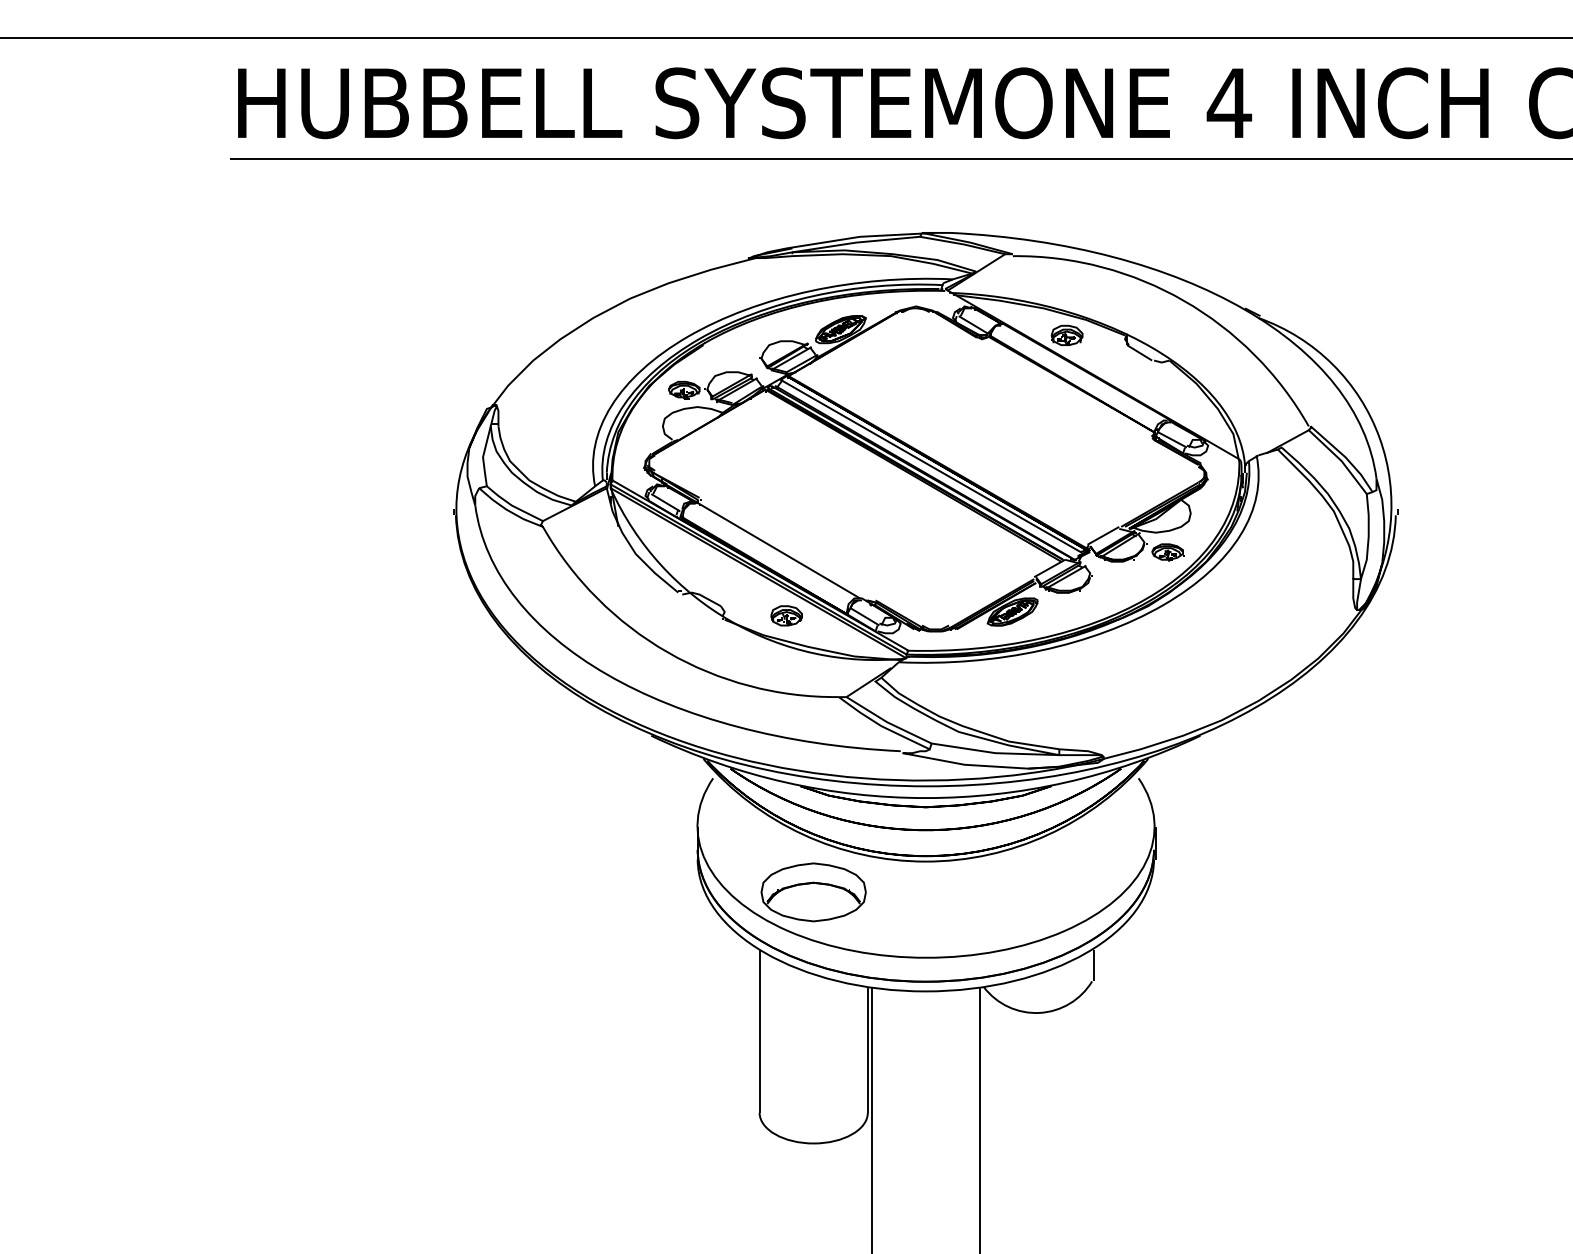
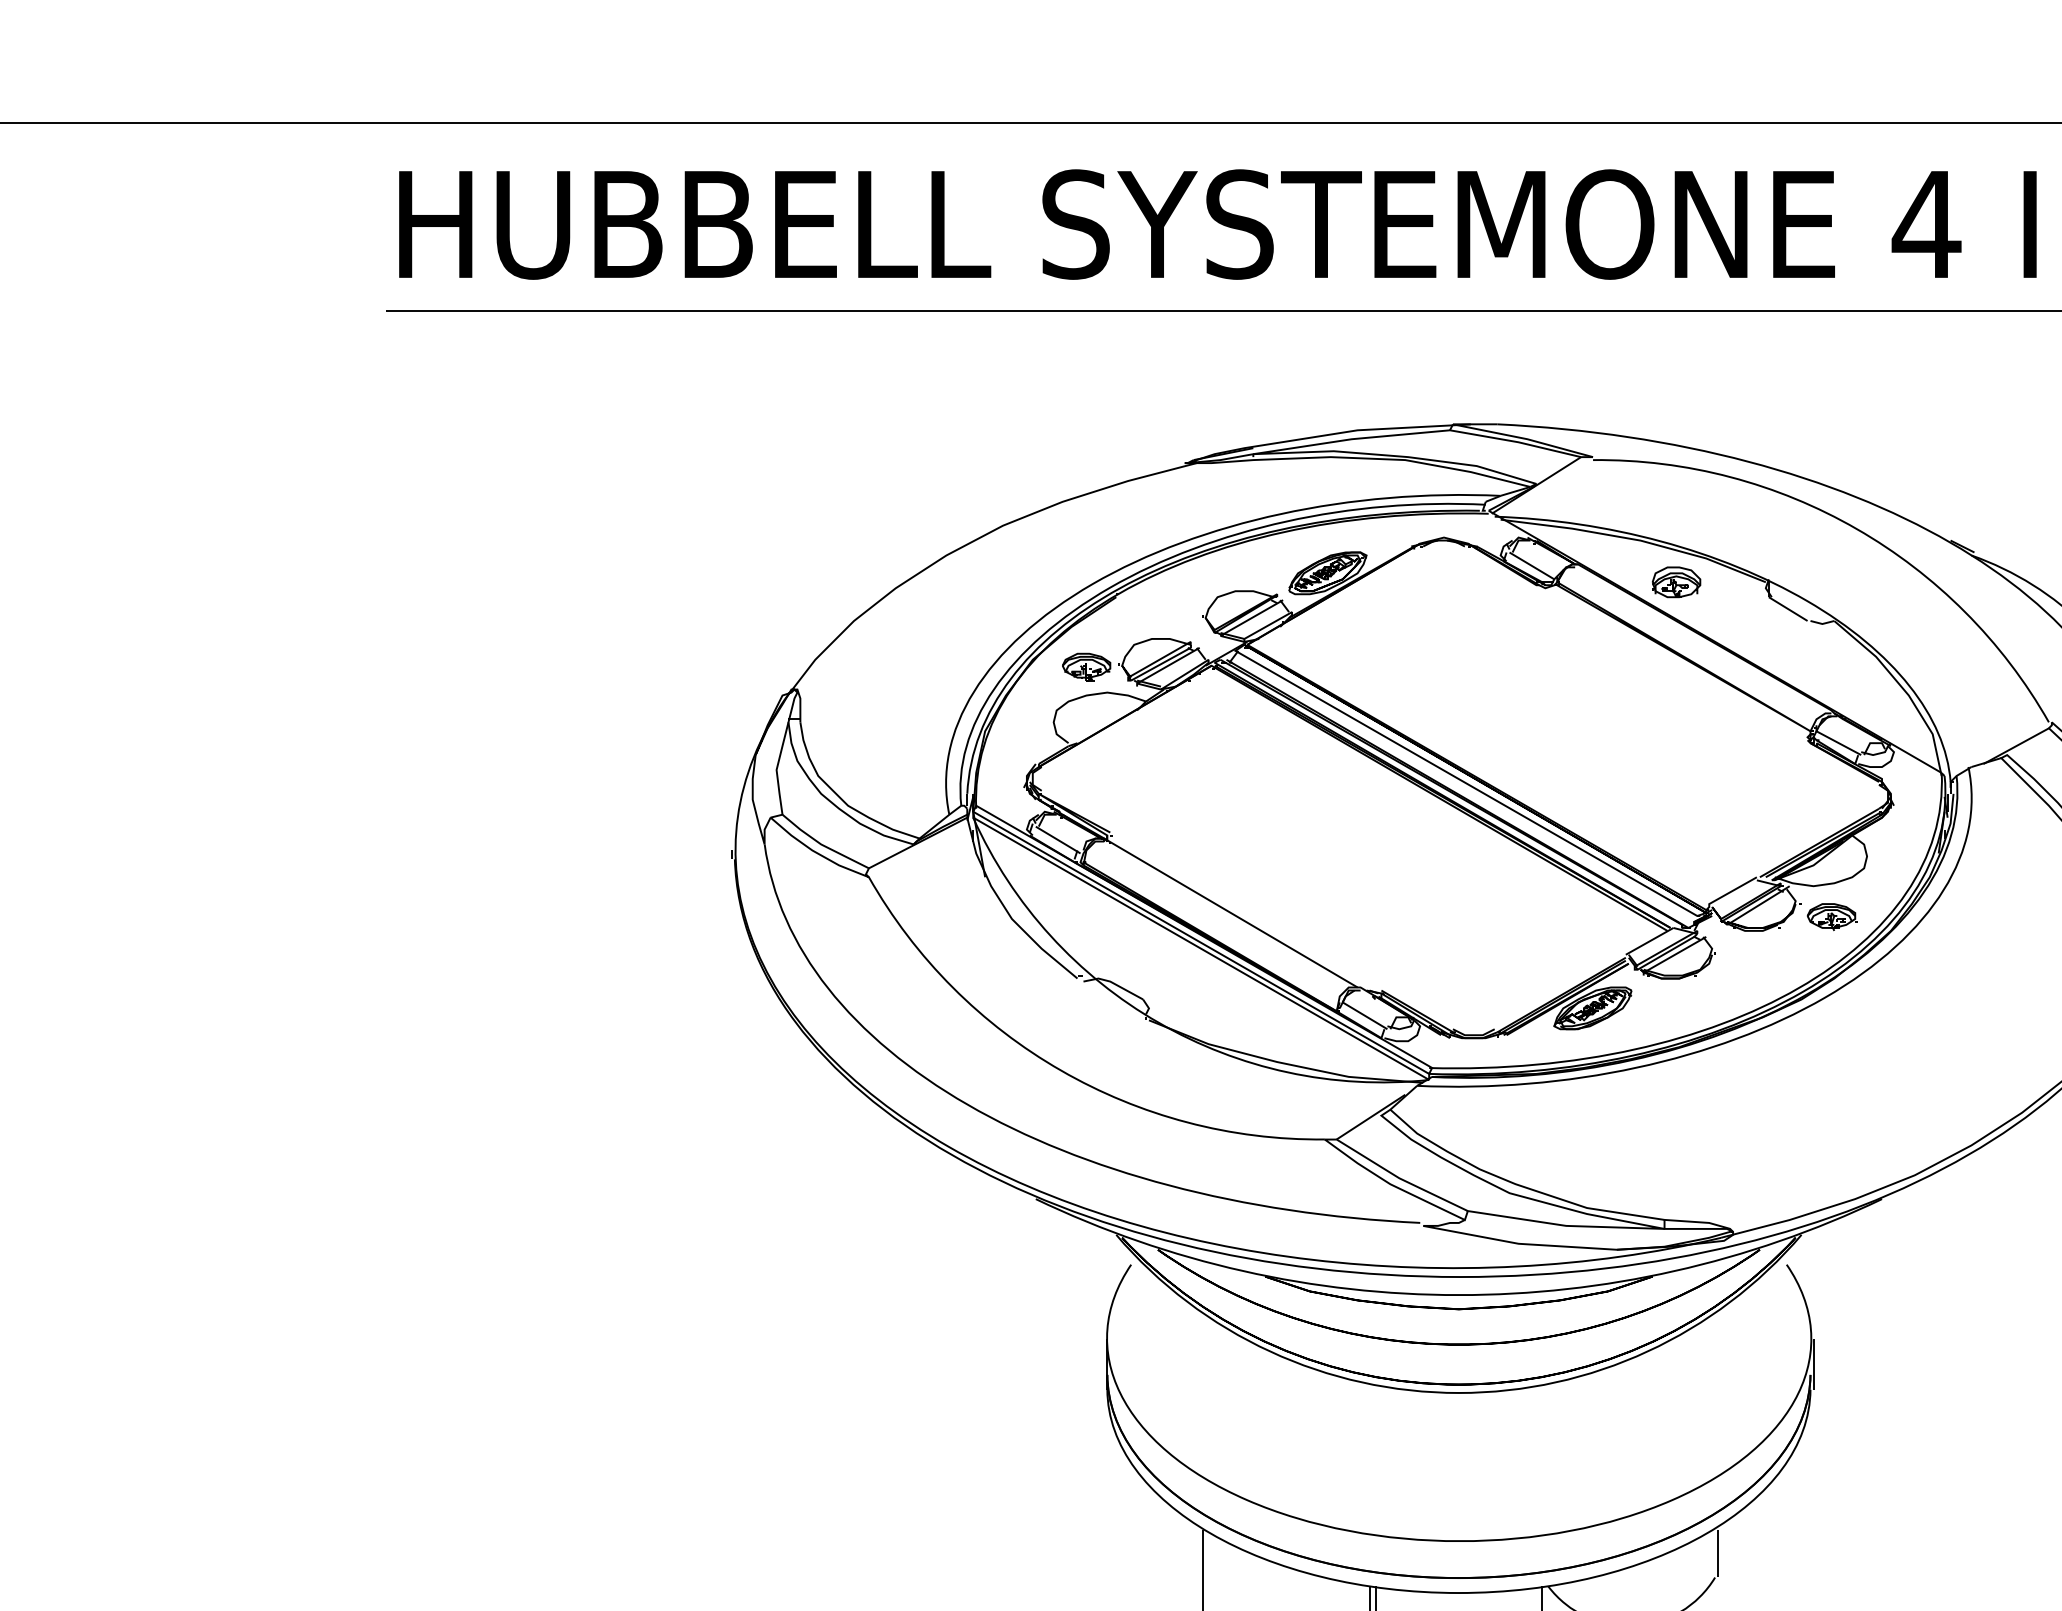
part: (786, 615) -> (1244, 1013), removed
part: (813, 892) -> (1285, 1440), removed

